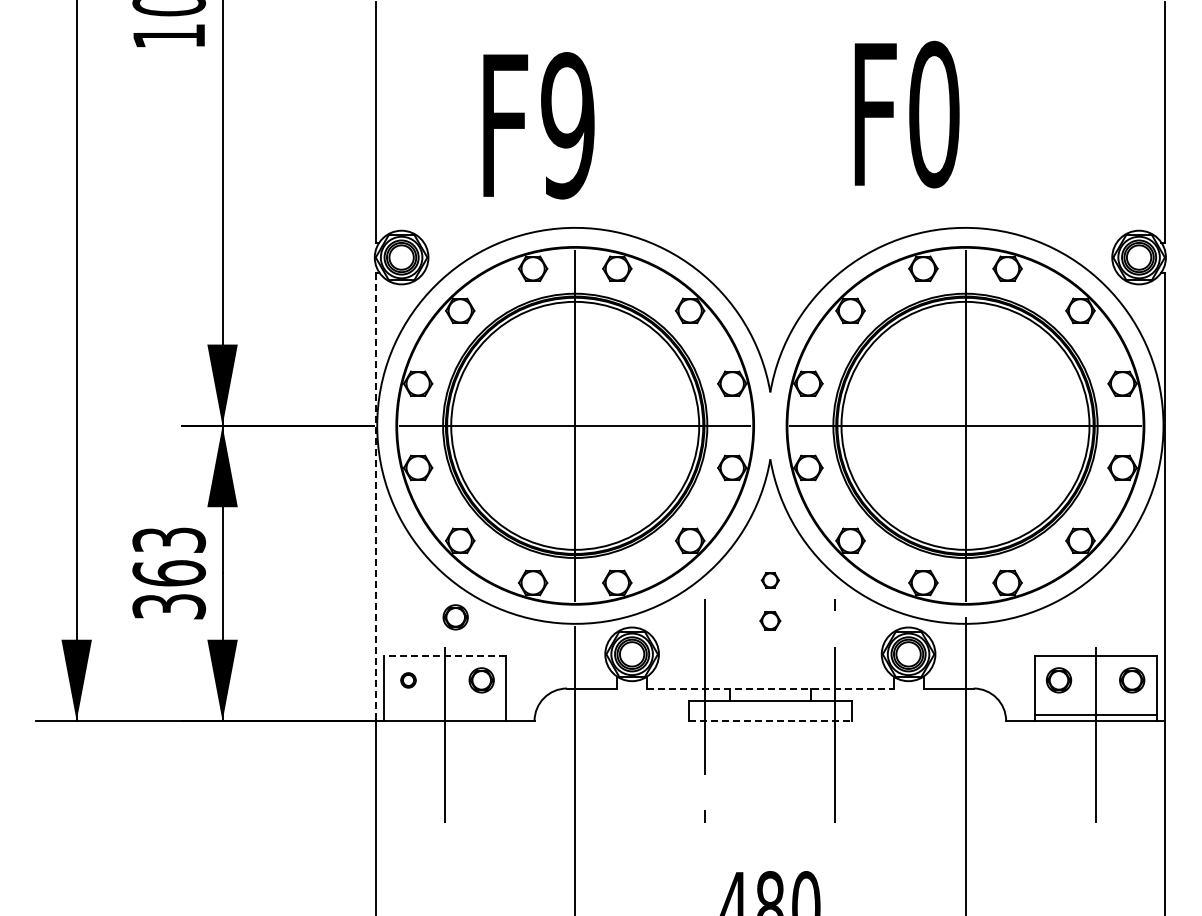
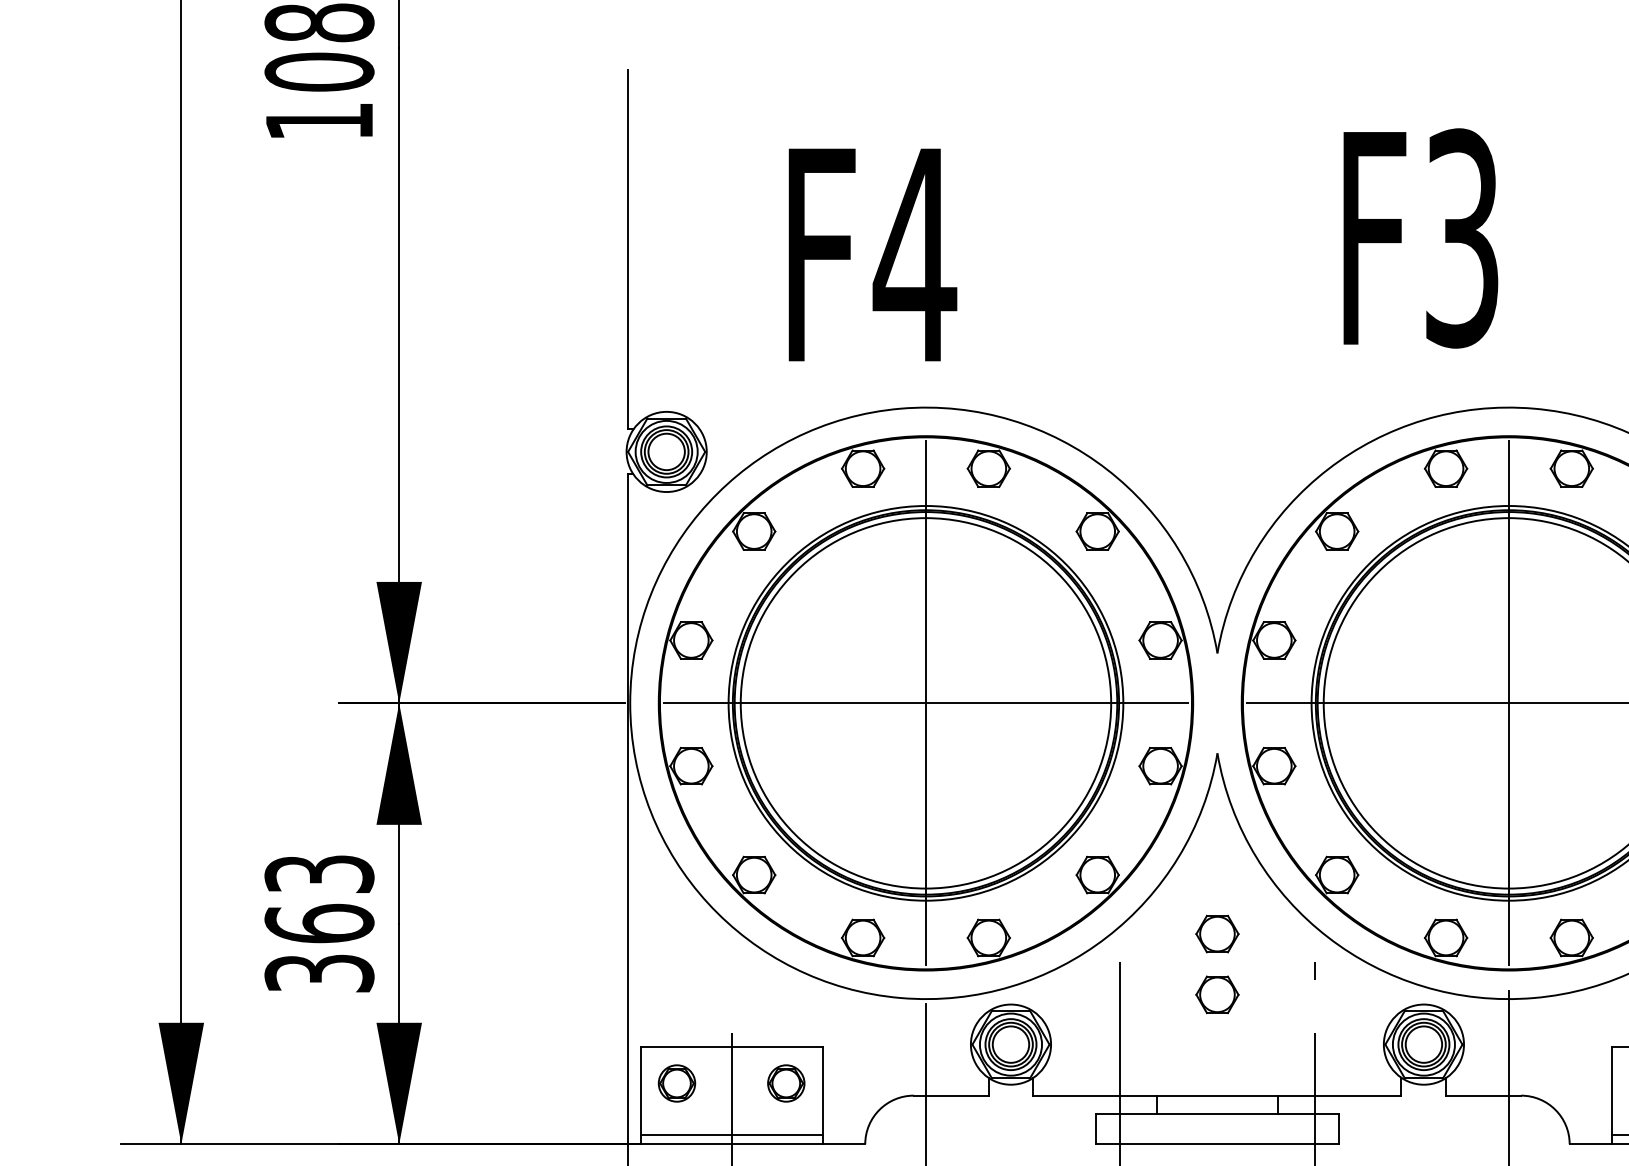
text: (934, 114) -> (1462, 238), F0 -> F3
text: (567, 125) -> (914, 254), F9 -> F4
line: (376, 497) -> (629, 810), dashed -> solid
part: (770, 580) -> (1217, 934), size x1.67
part: (455, 617) -> (747, 989), removed
part: (770, 620) -> (1217, 994), size x1.43
line: (445, 655) -> (732, 1046), dashed -> solid
part: (408, 680) -> (676, 1083), size x1.67
line: (770, 688) -> (1217, 1095), dashed -> solid
line: (445, 714) -> (732, 1134), added
line: (770, 721) -> (1217, 1144), dashed -> solid

